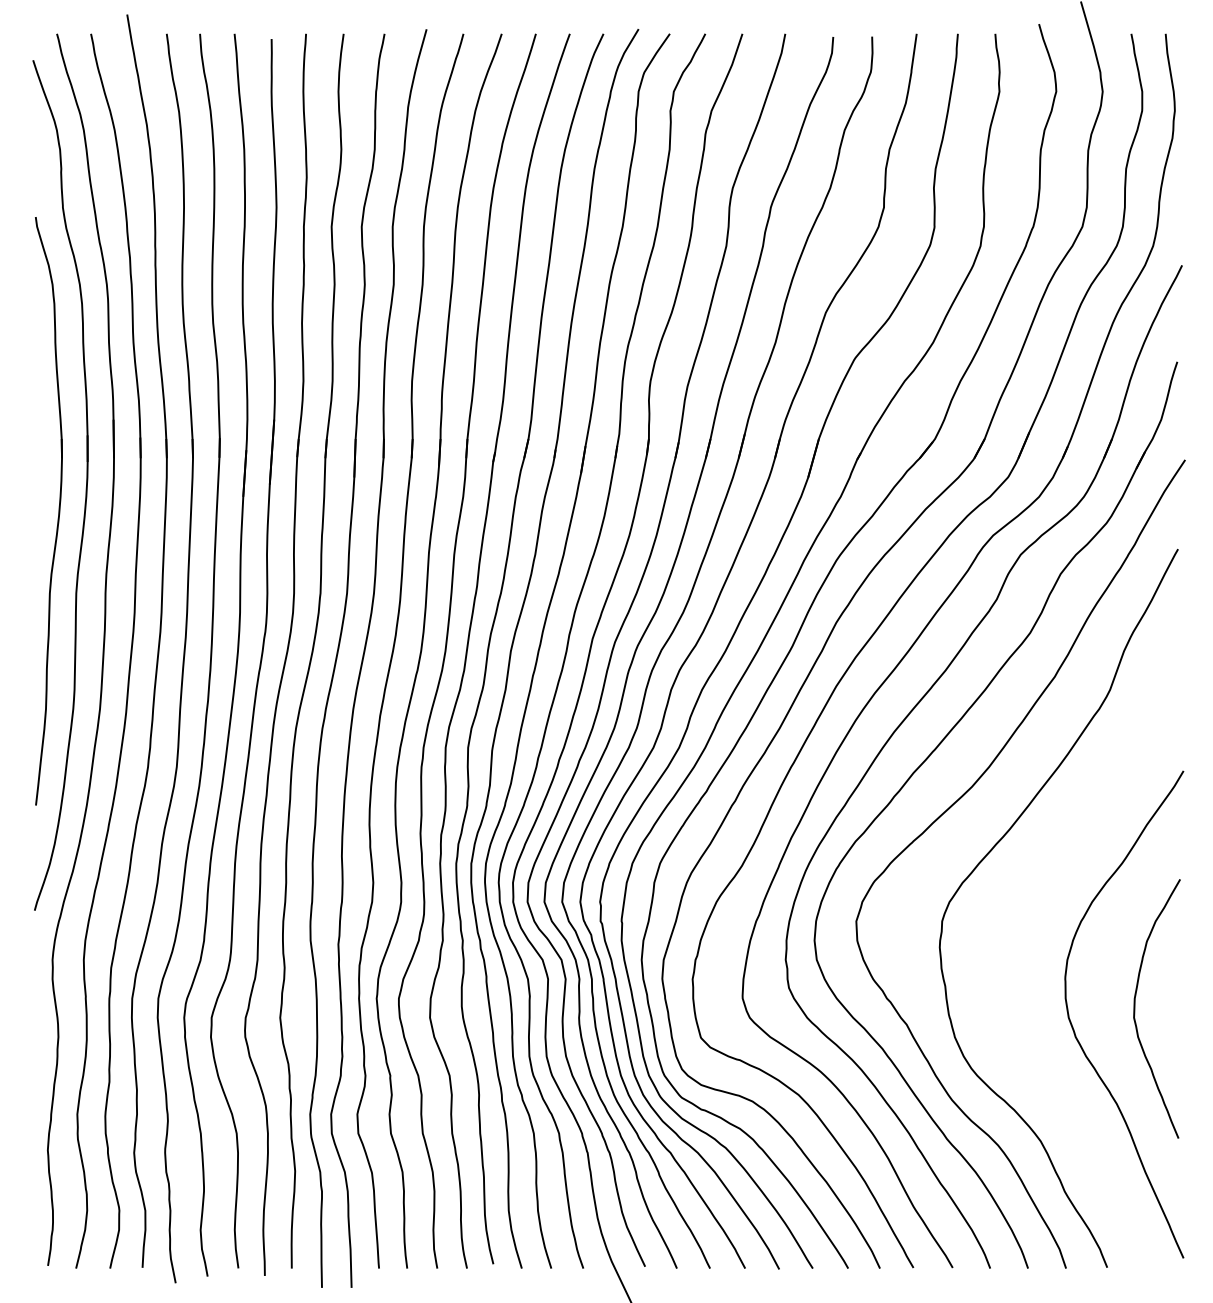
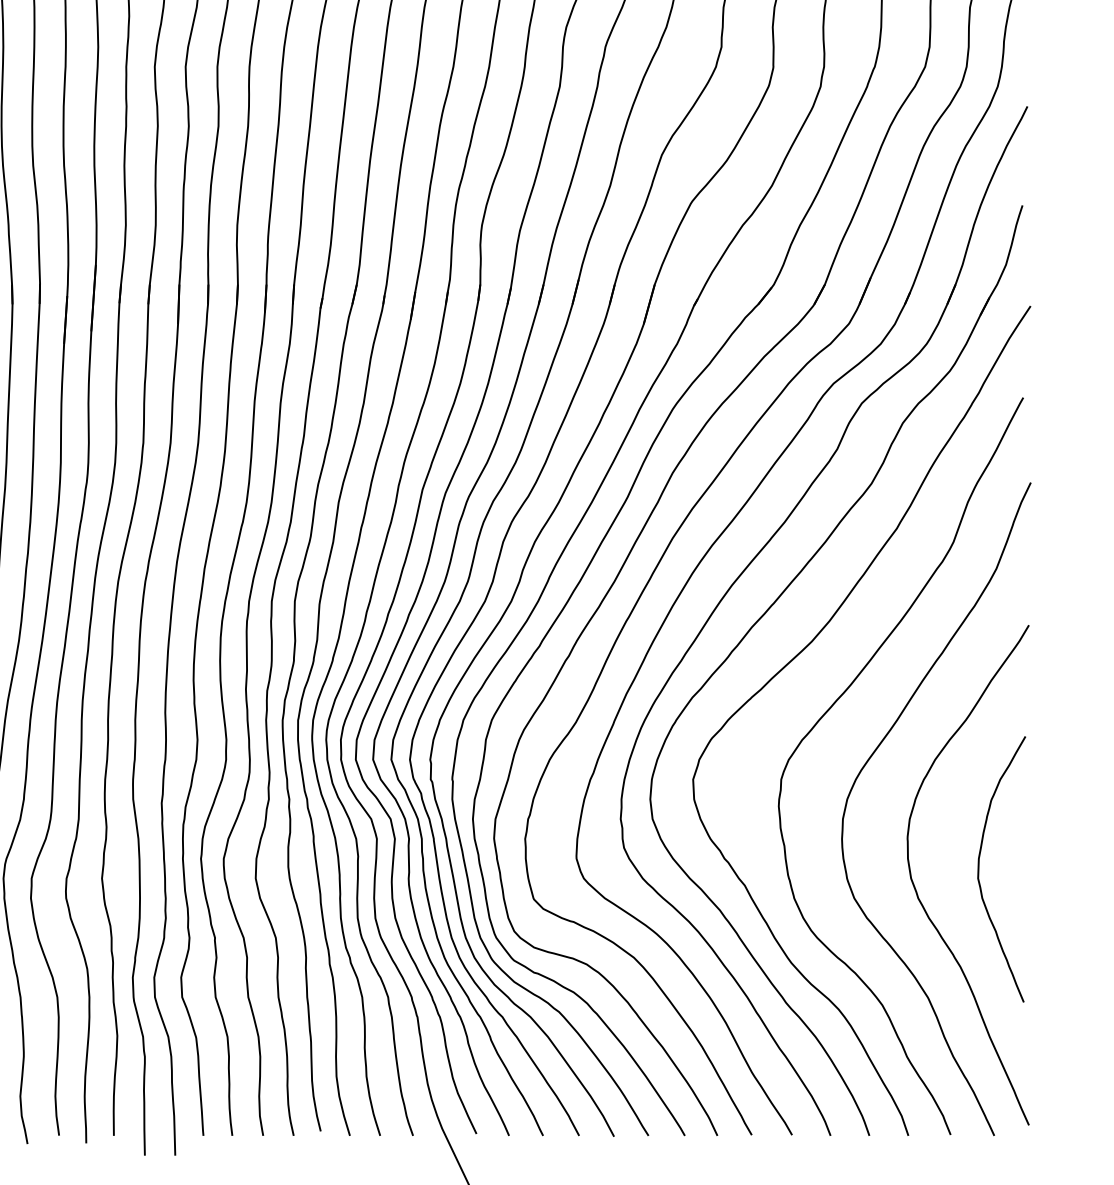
curve: (1026, 905) -> (867, 763), added

